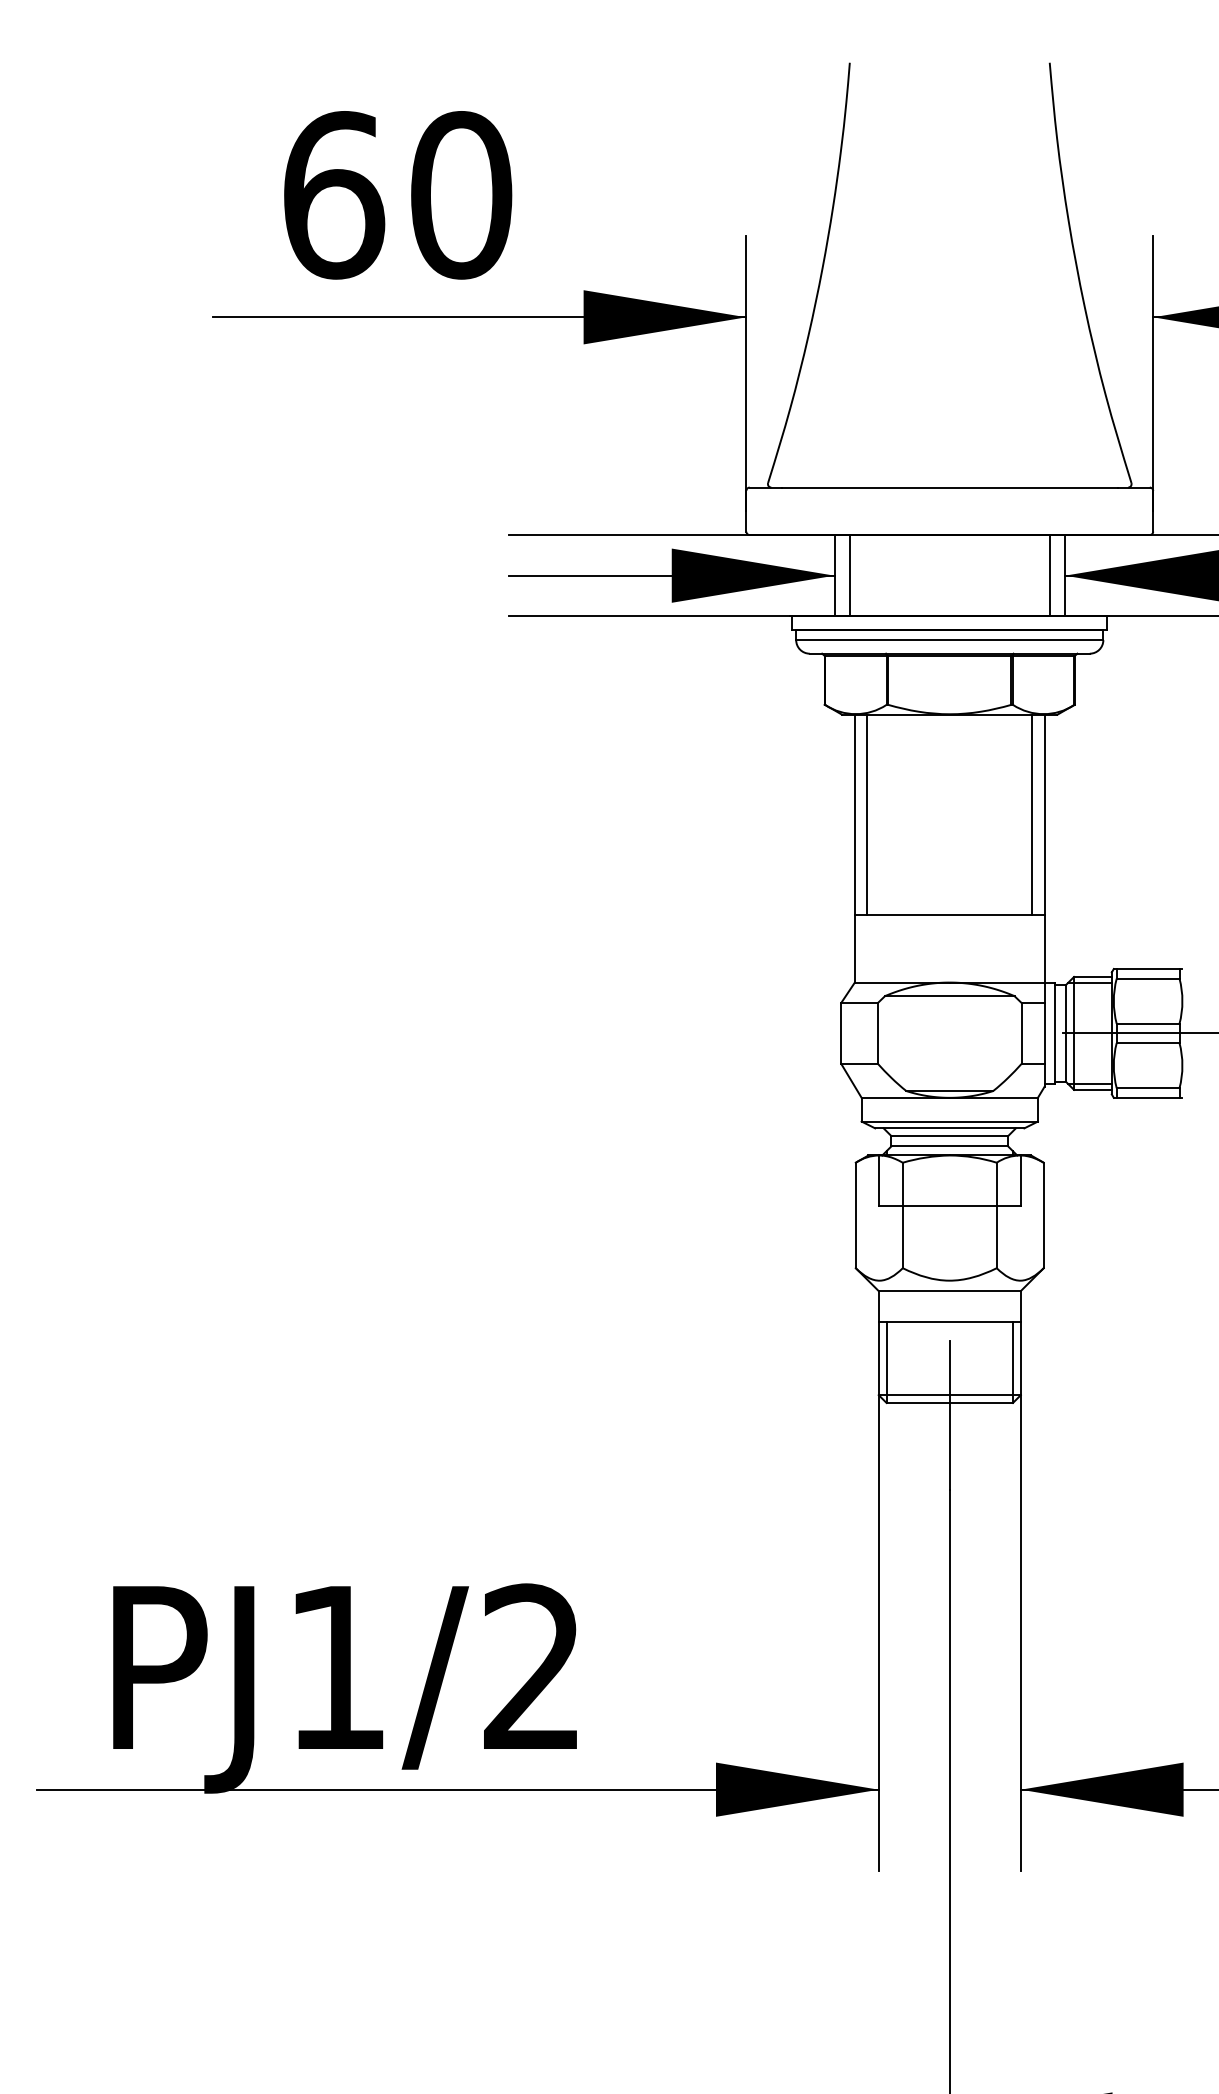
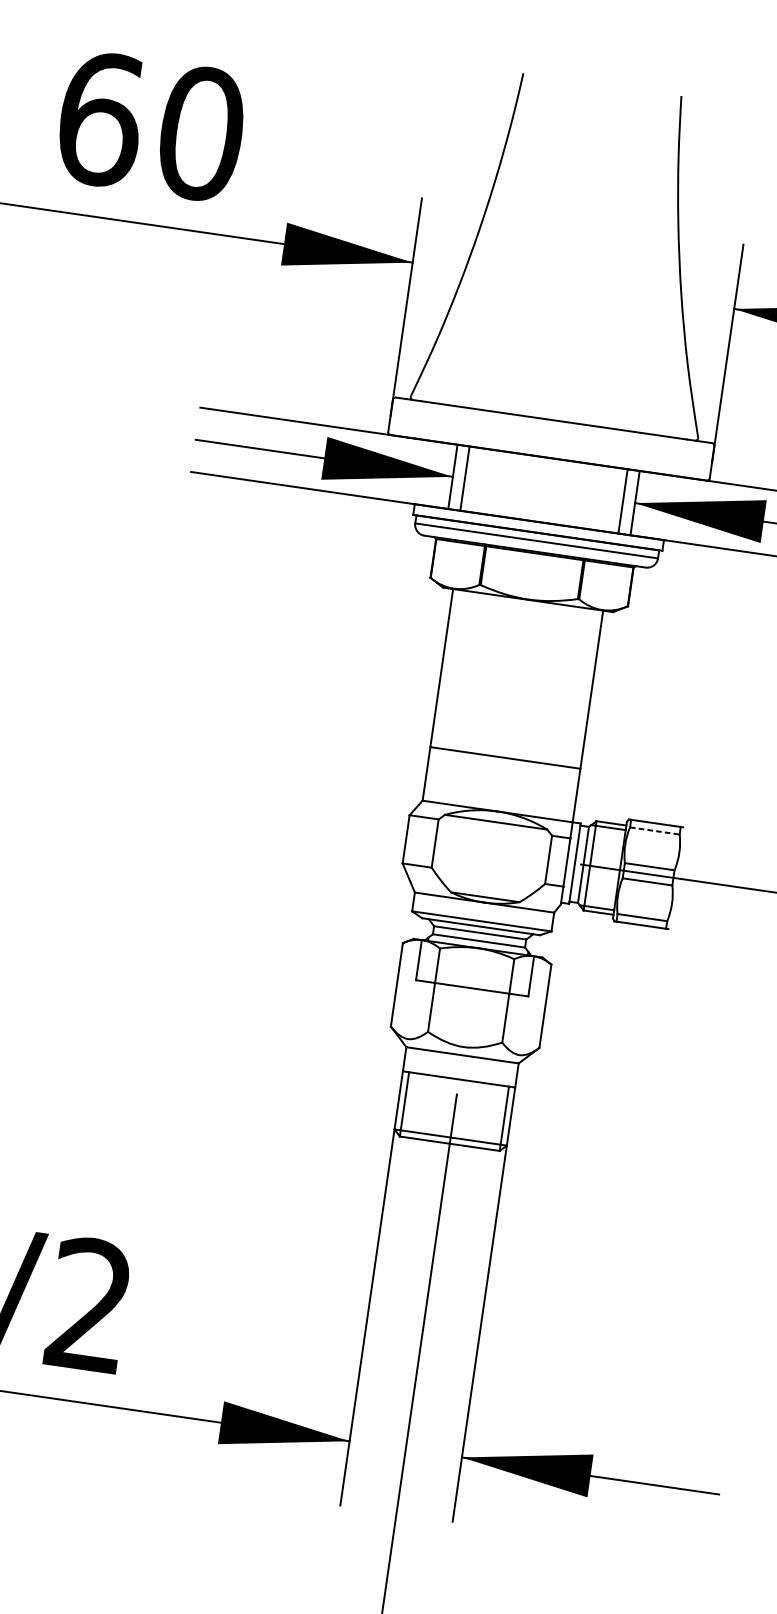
line: (867, 814) -> (451, 669), removed
line: (1032, 814) -> (582, 688), removed
line: (1148, 978) -> (655, 830), solid -> dashed

